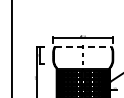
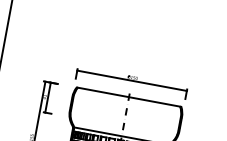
line: (83, 47) -> (129, 97), dashed -> solid

